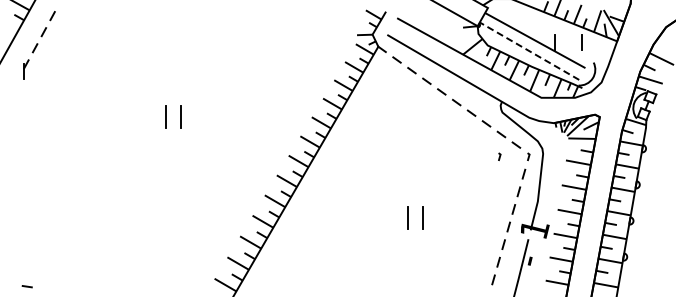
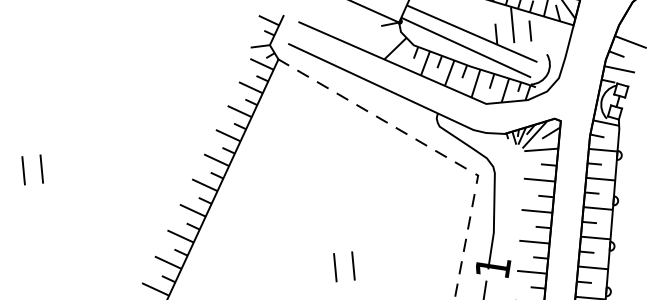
line: (568, 36) -> (512, 24), added
line: (529, 50) -> (466, 46), dashed -> solid
line: (499, 156) -> (441, 181), removed

